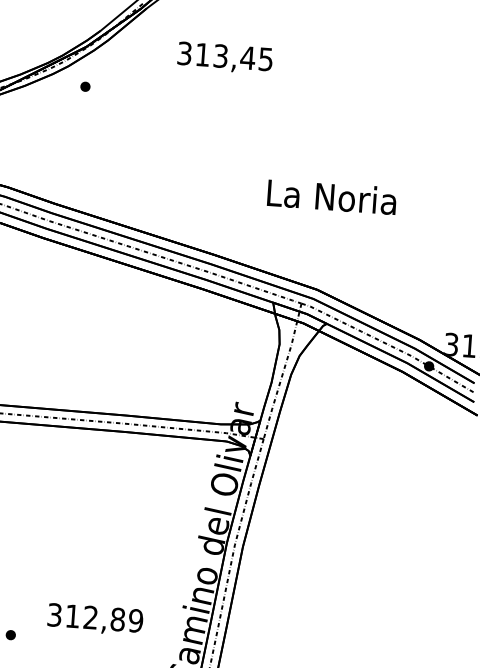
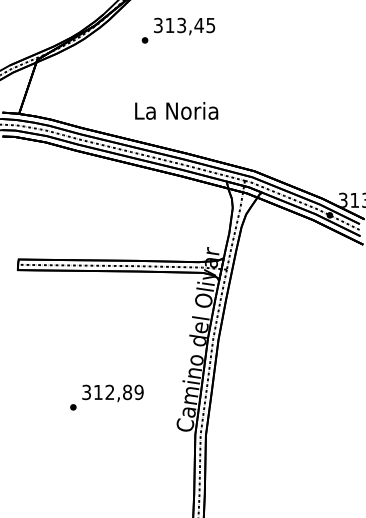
part: (84, 86) -> (144, 40), moved
text: (331, 196) -> (176, 110), moved
text: (94, 619) -> (112, 393), moved

